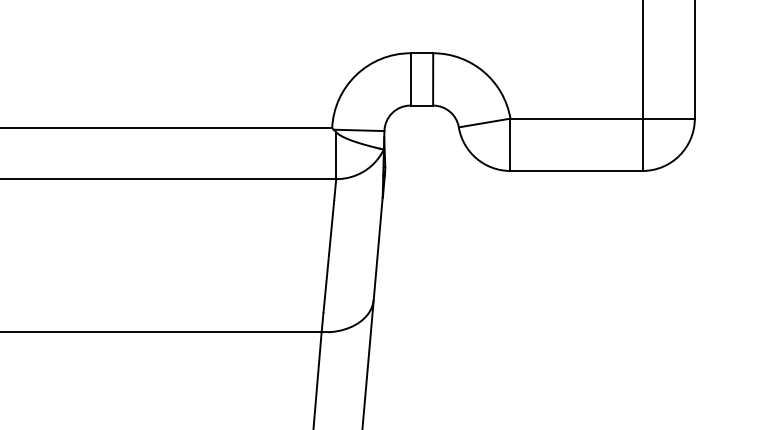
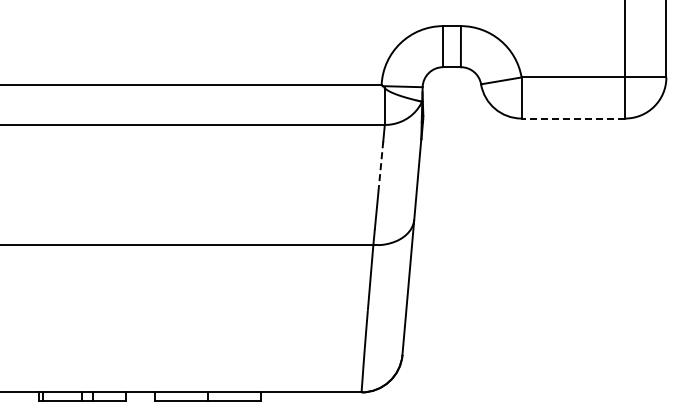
line: (576, 170) -> (573, 118), solid -> dashed
line: (332, 229) -> (381, 164), solid -> dashed

